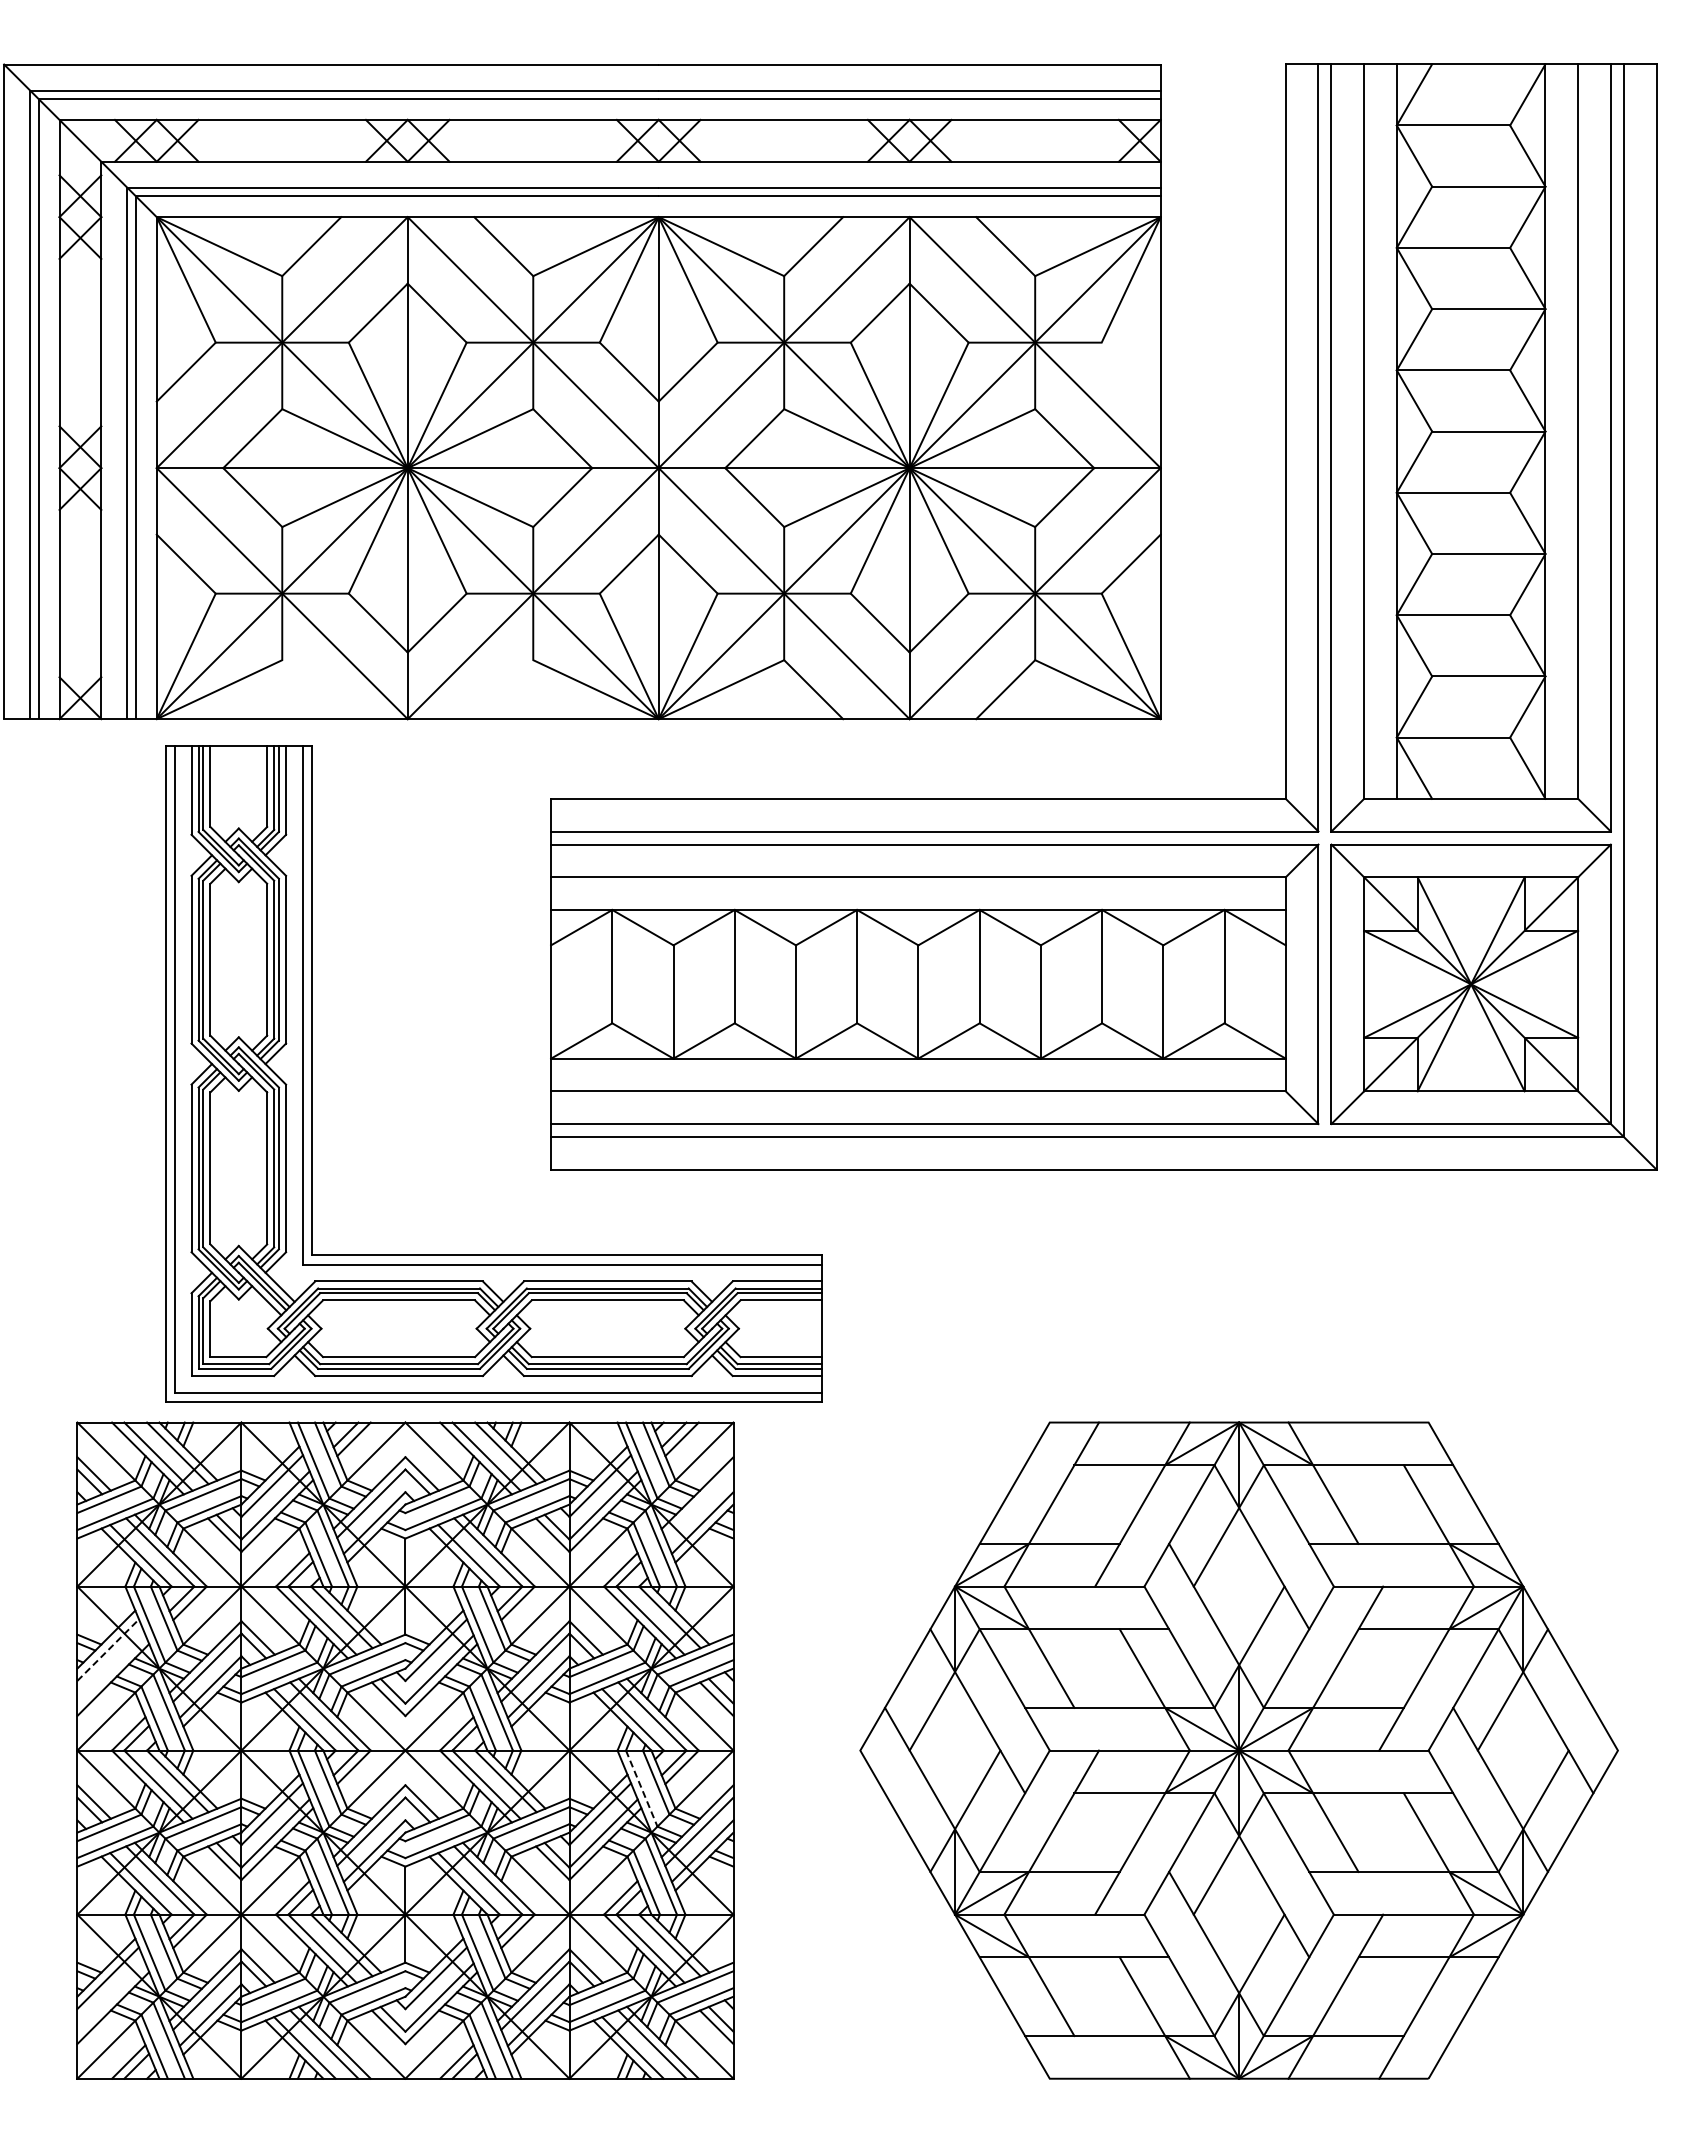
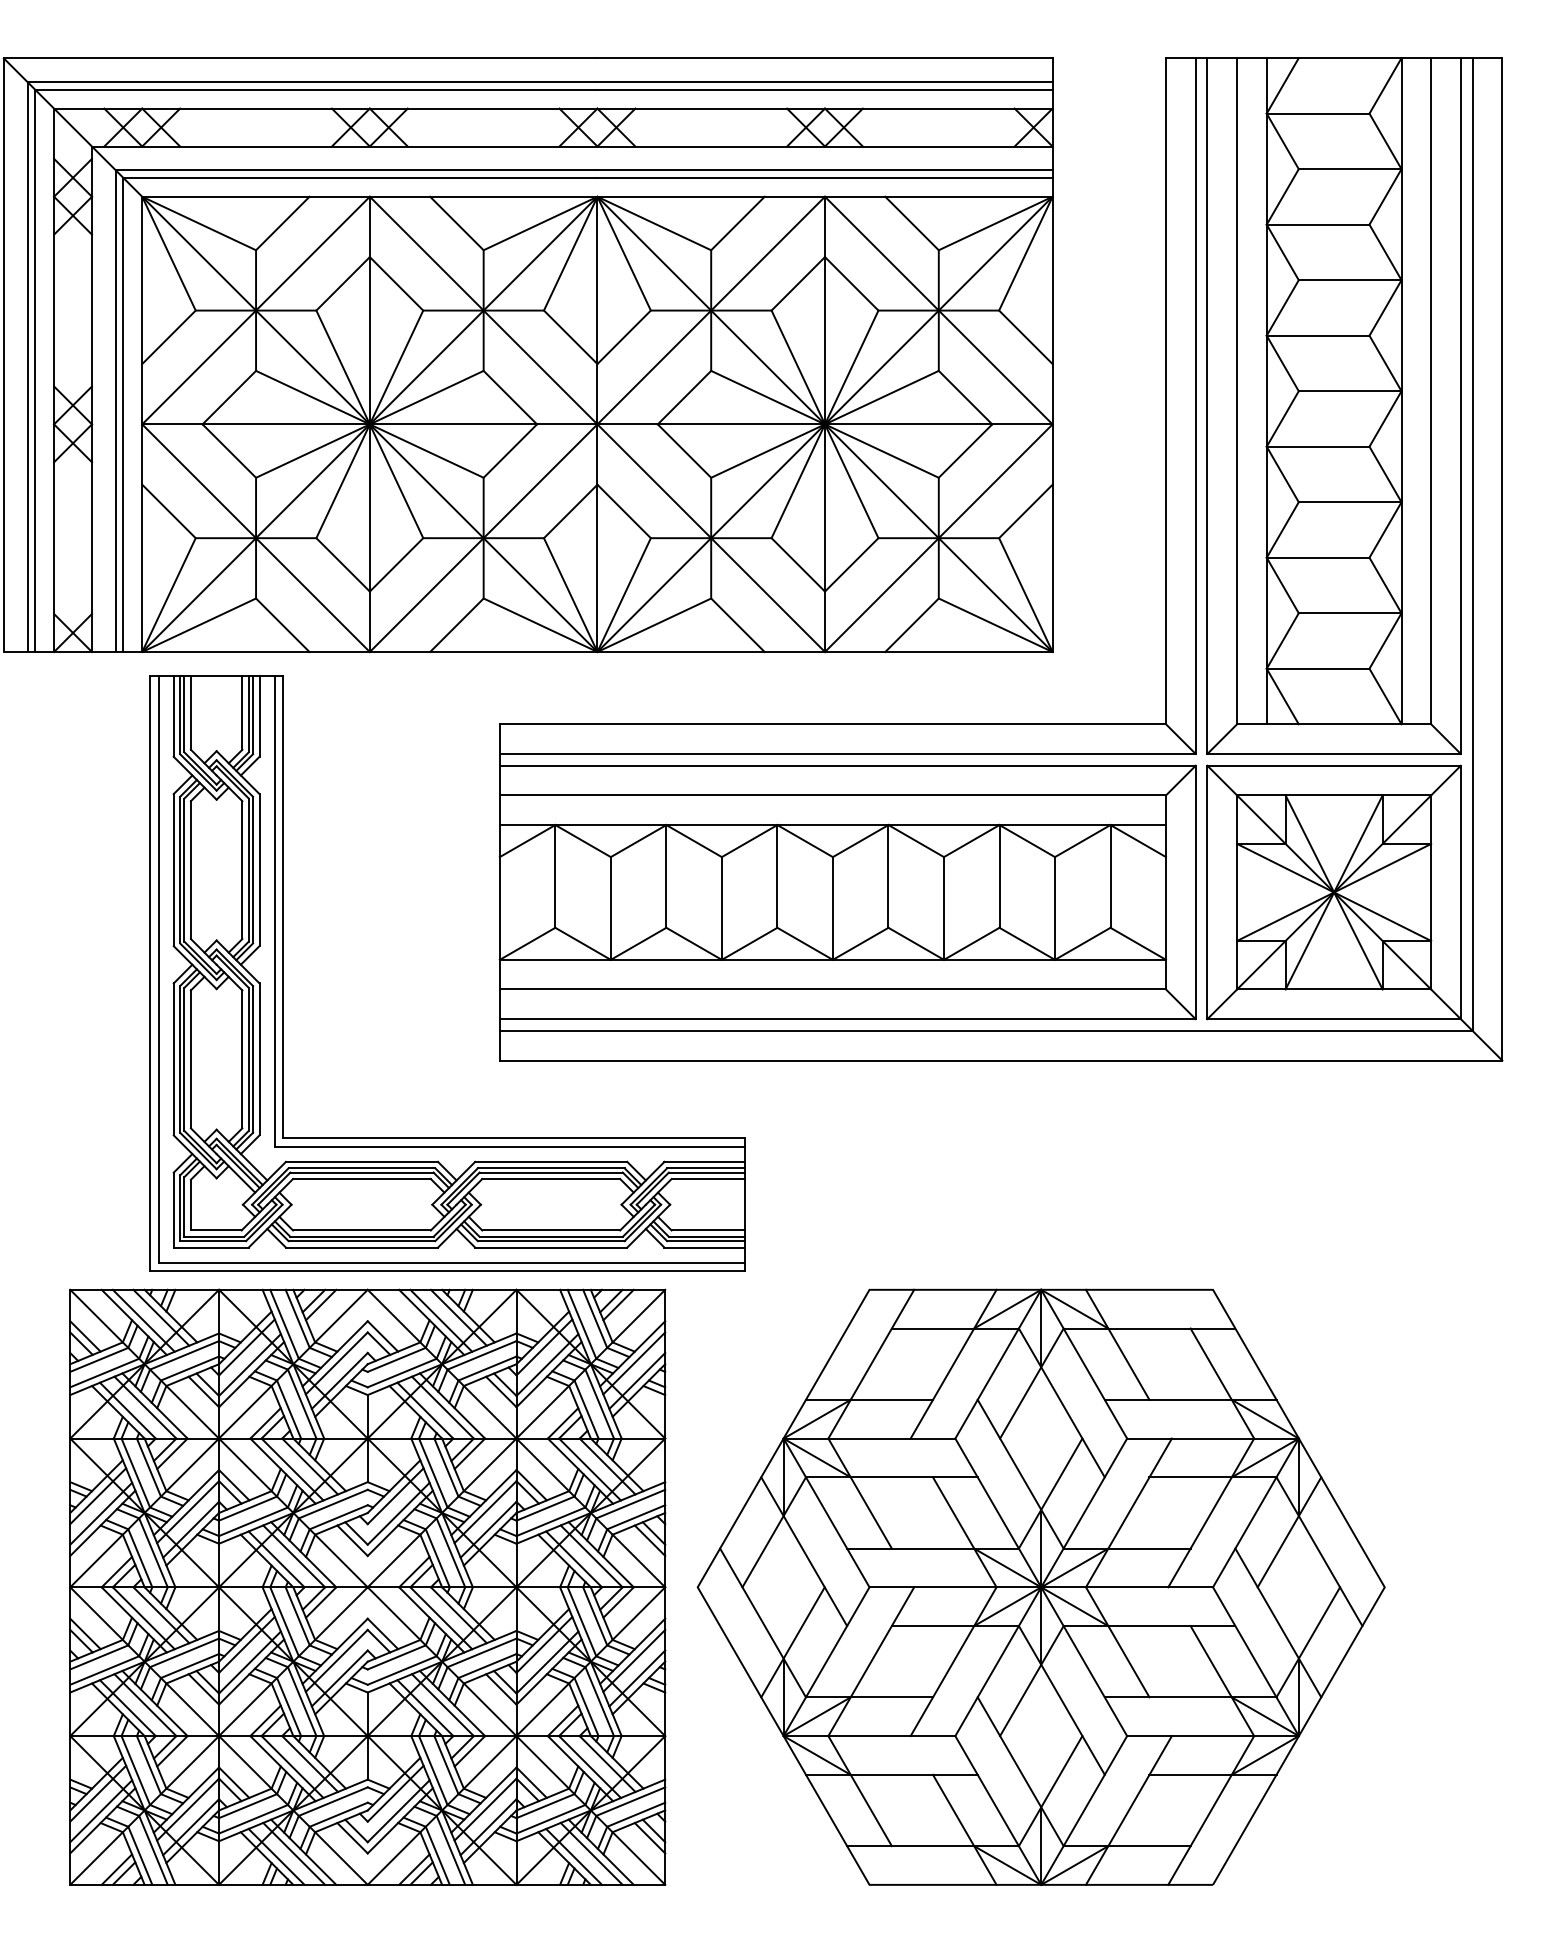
line: (1130, 371) -> (1025, 336), added
line: (311, 689) -> (282, 625), added
line: (503, 689) -> (456, 625), added
line: (699, 1503) -> (634, 1363), added
line: (108, 1650) -> (98, 1496), dashed -> solid
line: (111, 1669) -> (101, 1513), added
part: (1238, 1750) -> (1040, 1587), moved
line: (641, 1789) -> (581, 1622), dashed -> solid
line: (111, 1997) -> (101, 1811), added

